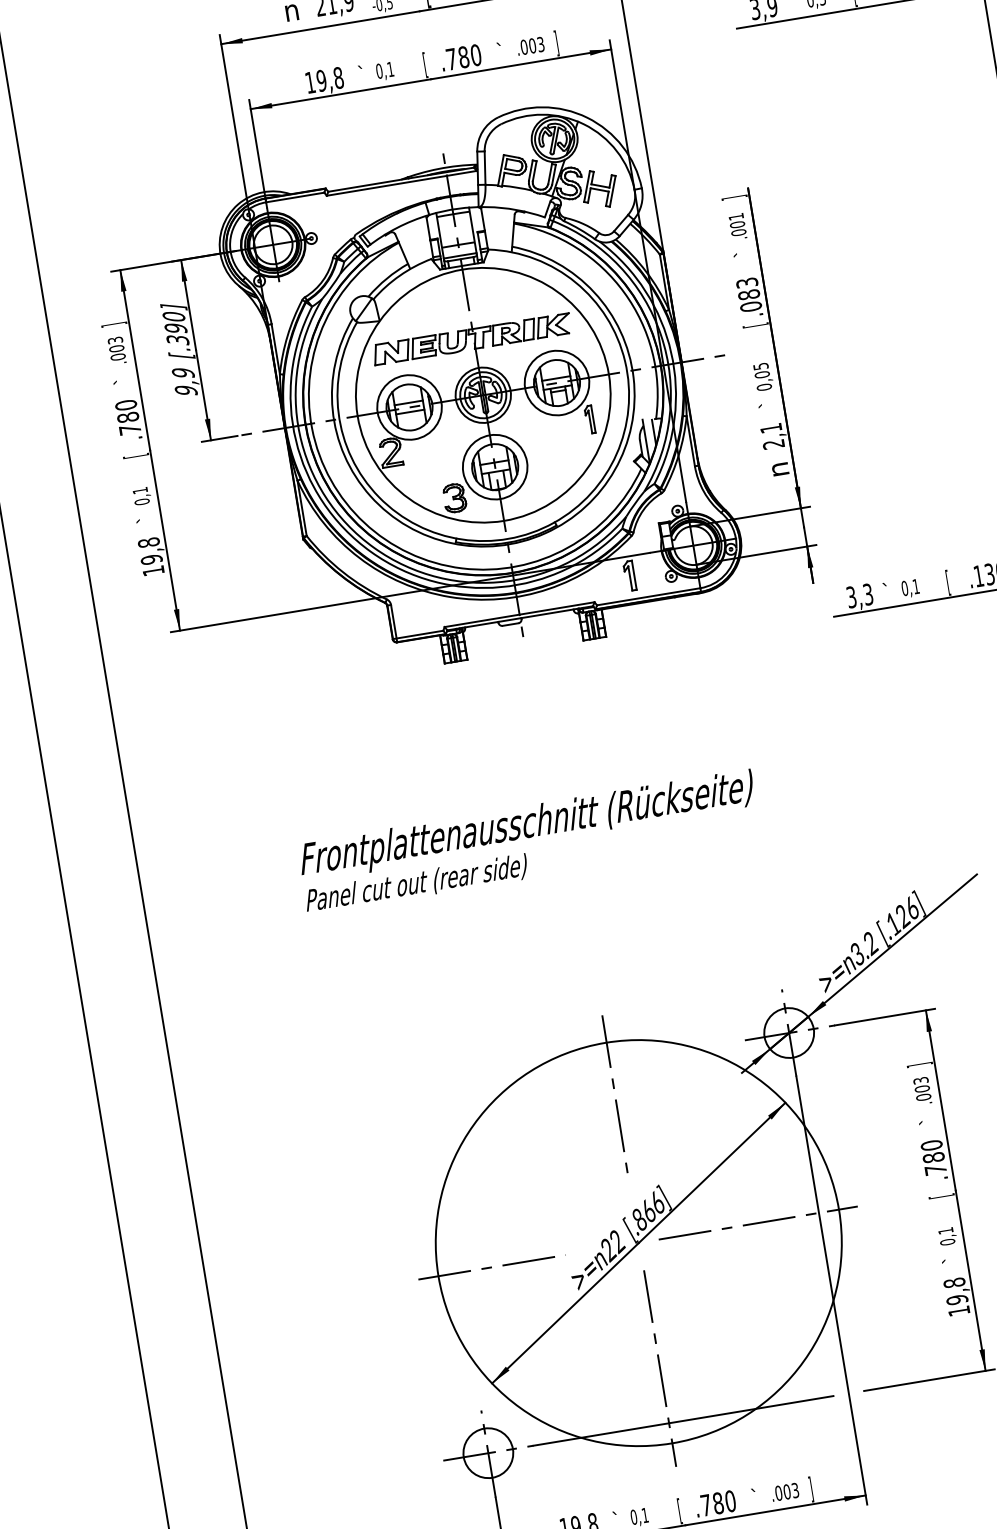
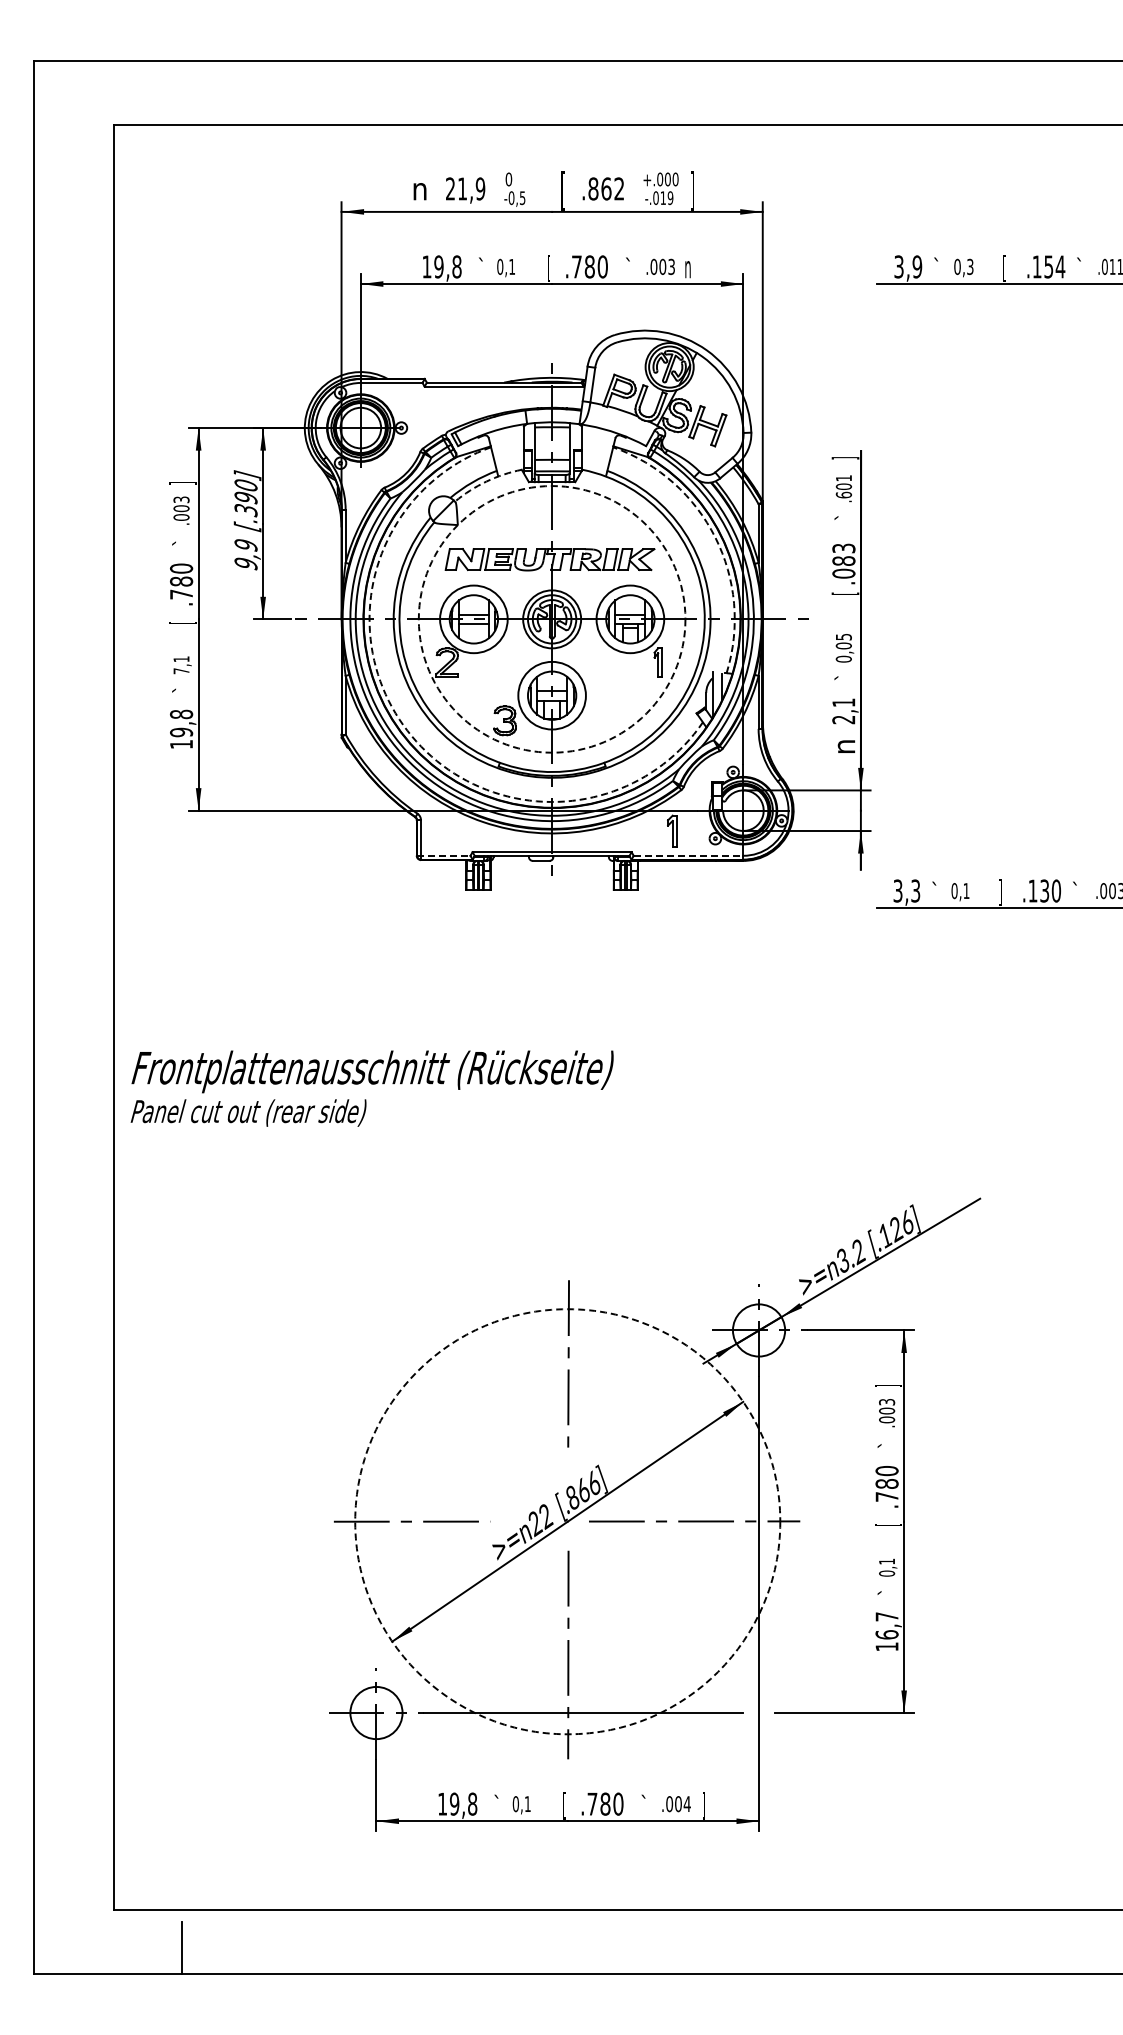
text: (556, 43) -> (687, 268), ] -> n
text: (738, 232) -> (843, 494), .001 -> .601
arc: (399, 275) -> (486, 481), solid -> dashed
arc: (624, 292) -> (715, 537), solid -> dashed
circle: (482, 395) -> (551, 619), solid -> dashed
text: (142, 502) -> (181, 671), 0,1 -> 7,1
arc: (364, 522) -> (407, 730), solid -> dashed
text: (948, 582) -> (1000, 892), [ -> ]
line: (648, 596) -> (688, 855), solid -> dashed
line: (417, 634) -> (443, 855), solid -> dashed
text: (528, 841) -> (371, 1088), moved
circle: (638, 1242) -> (567, 1521), solid -> dashed
text: (955, 1291) -> (886, 1625), 19,8 -> 16,7
text: (794, 1491) -> (686, 1804), .003 -> .004

